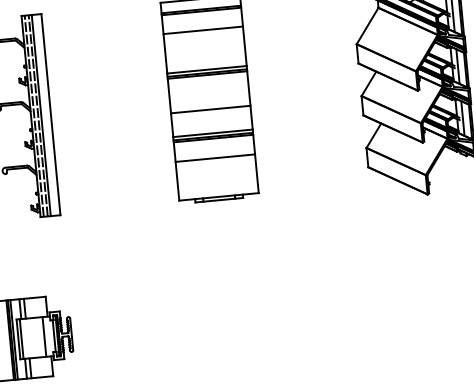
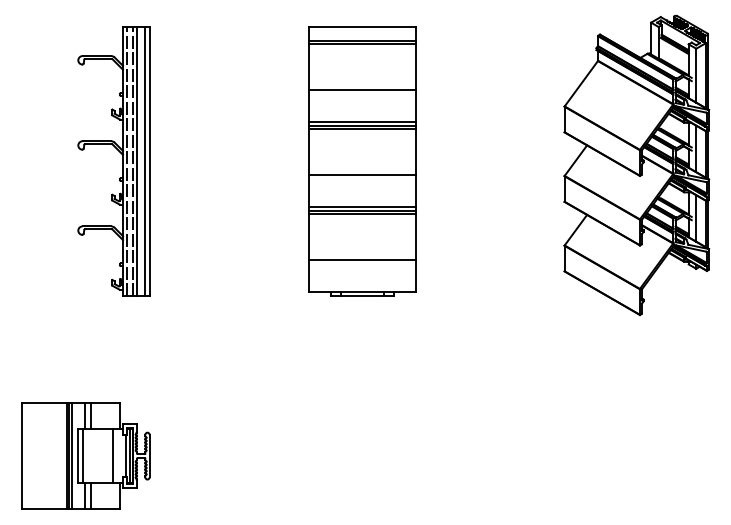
line: (203, 30) -> (362, 89), moved
line: (47, 114) -> (145, 161), added
line: (215, 158) -> (362, 260), moved

